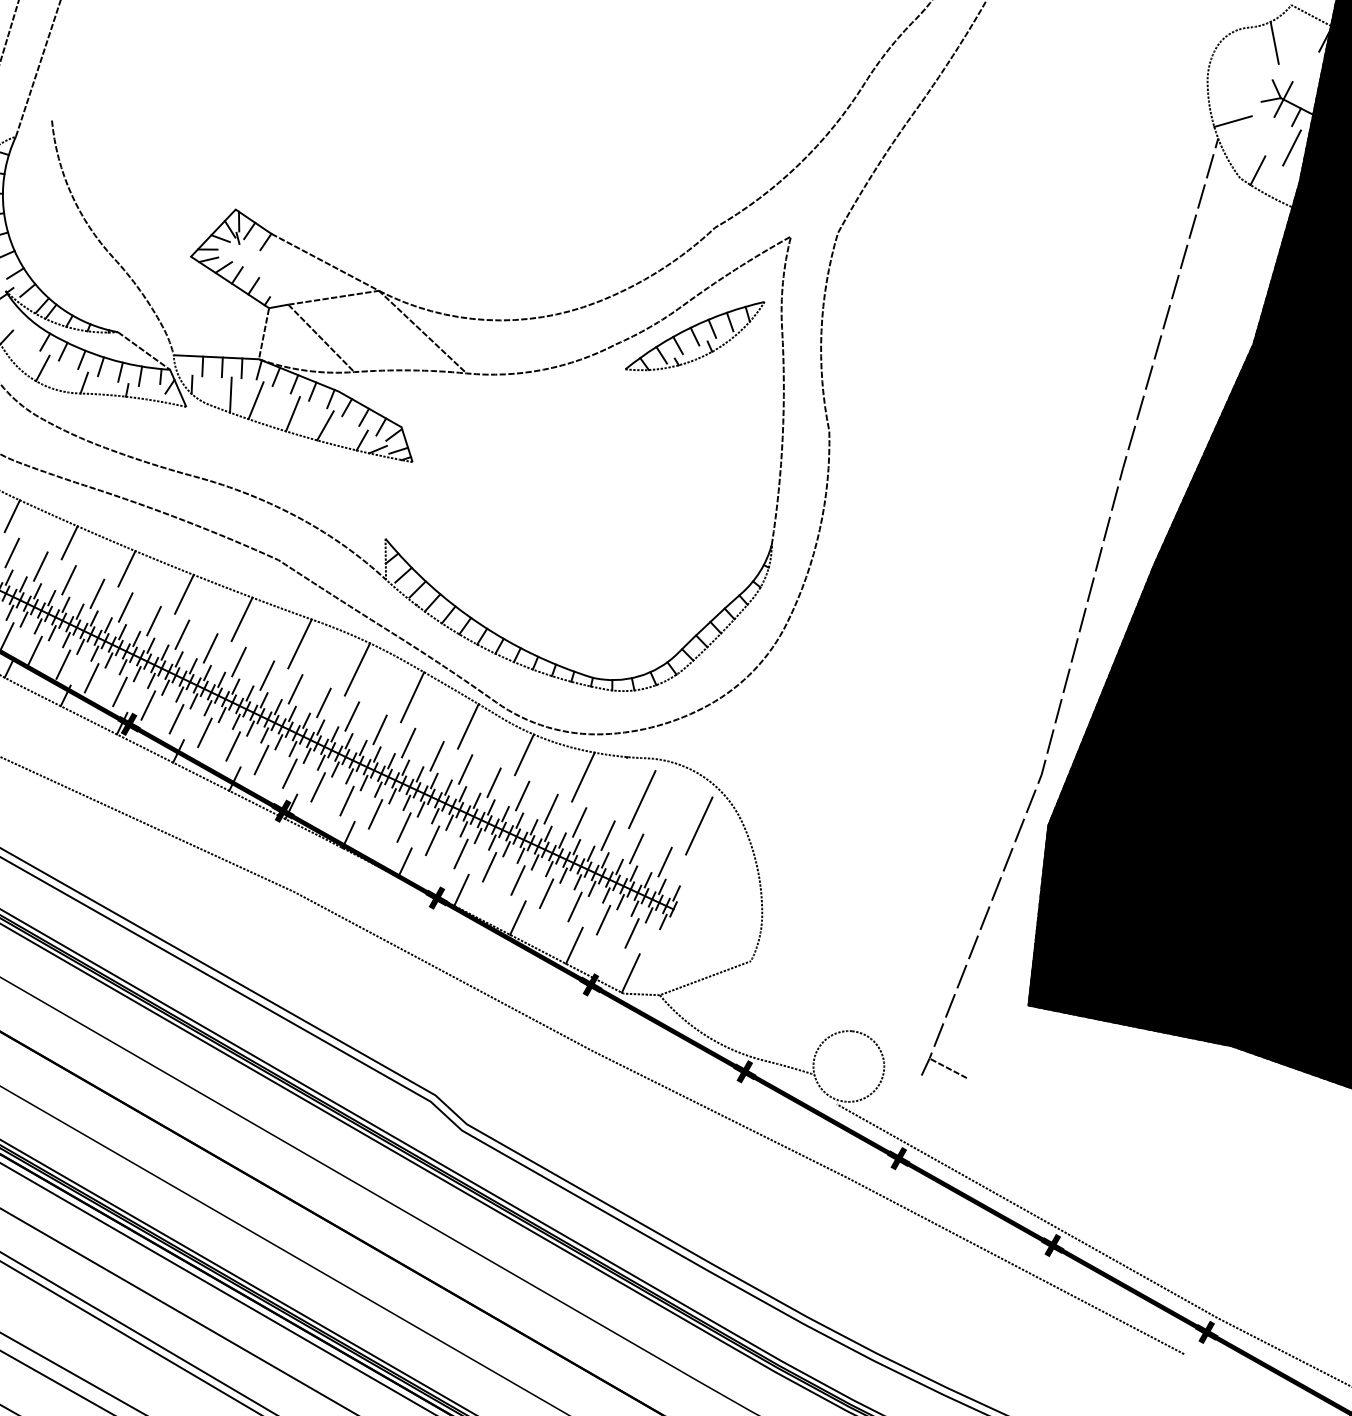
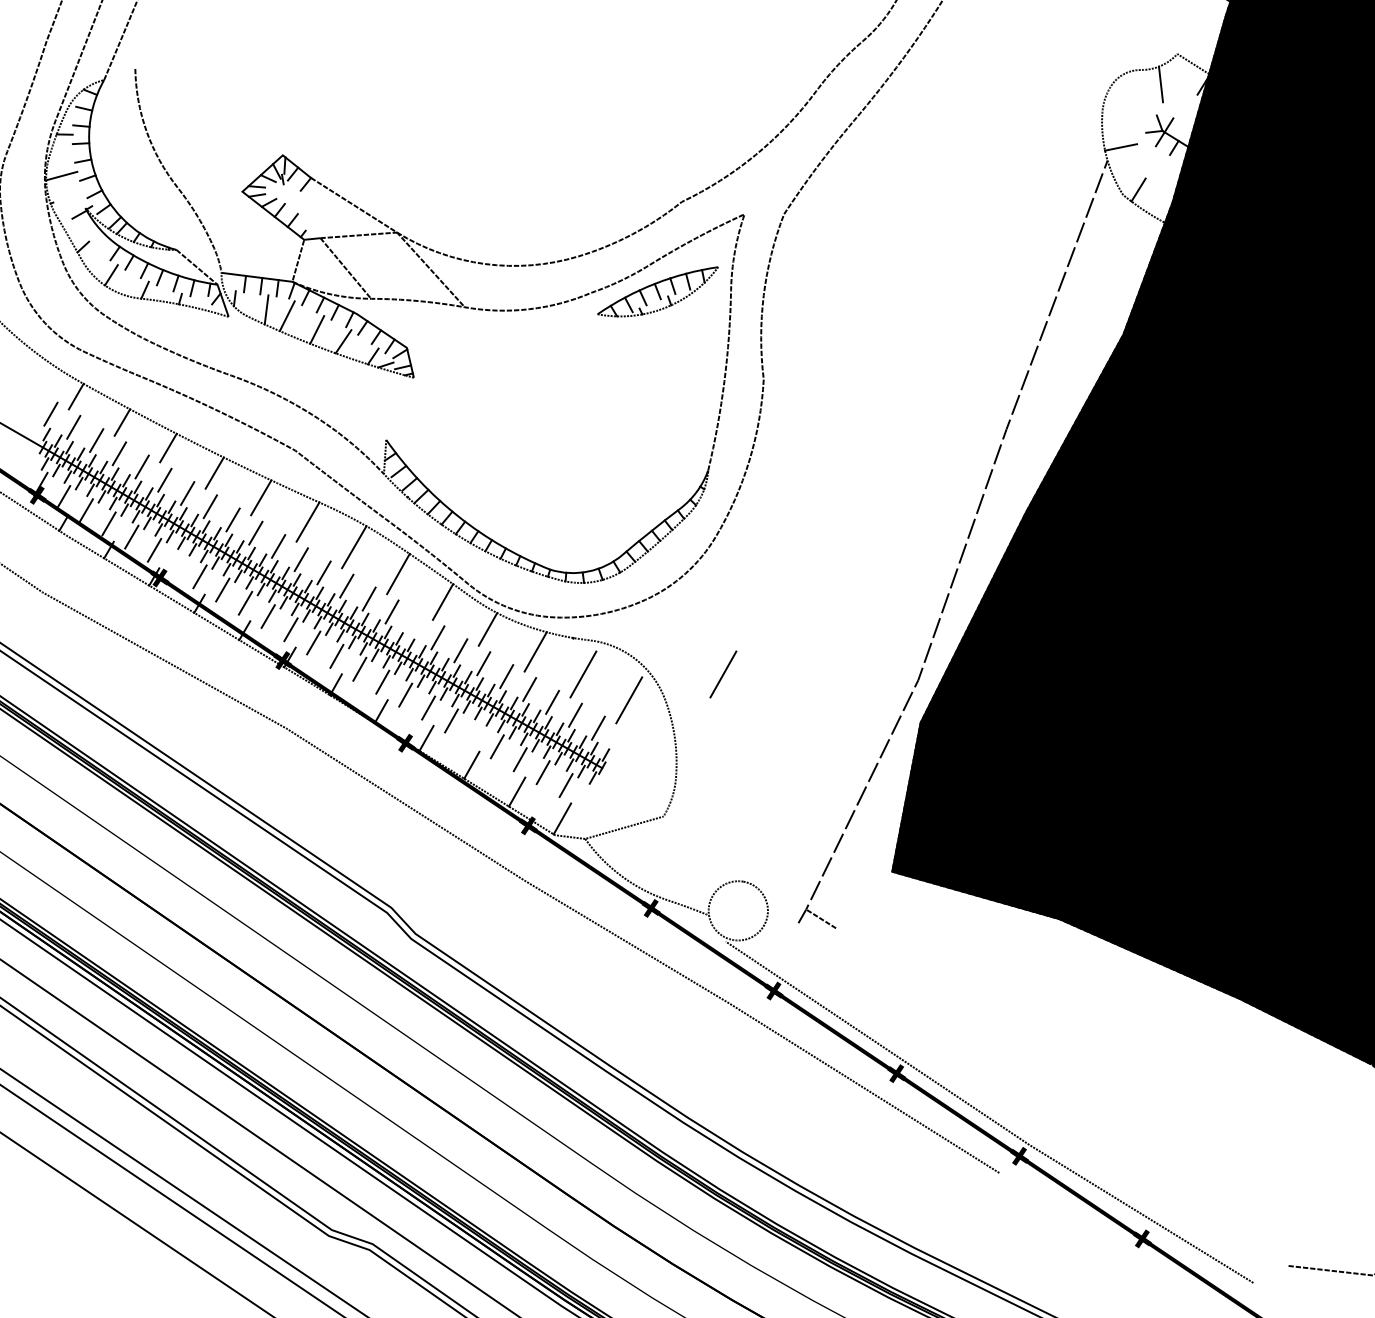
line: (1291, 148) -> (1168, 173), removed
line: (147, 705) -> (176, 563), removed
line: (436, 755) -> (414, 624), removed
line: (809, 786) -> (723, 674), added
line: (516, 880) -> (473, 733), removed

